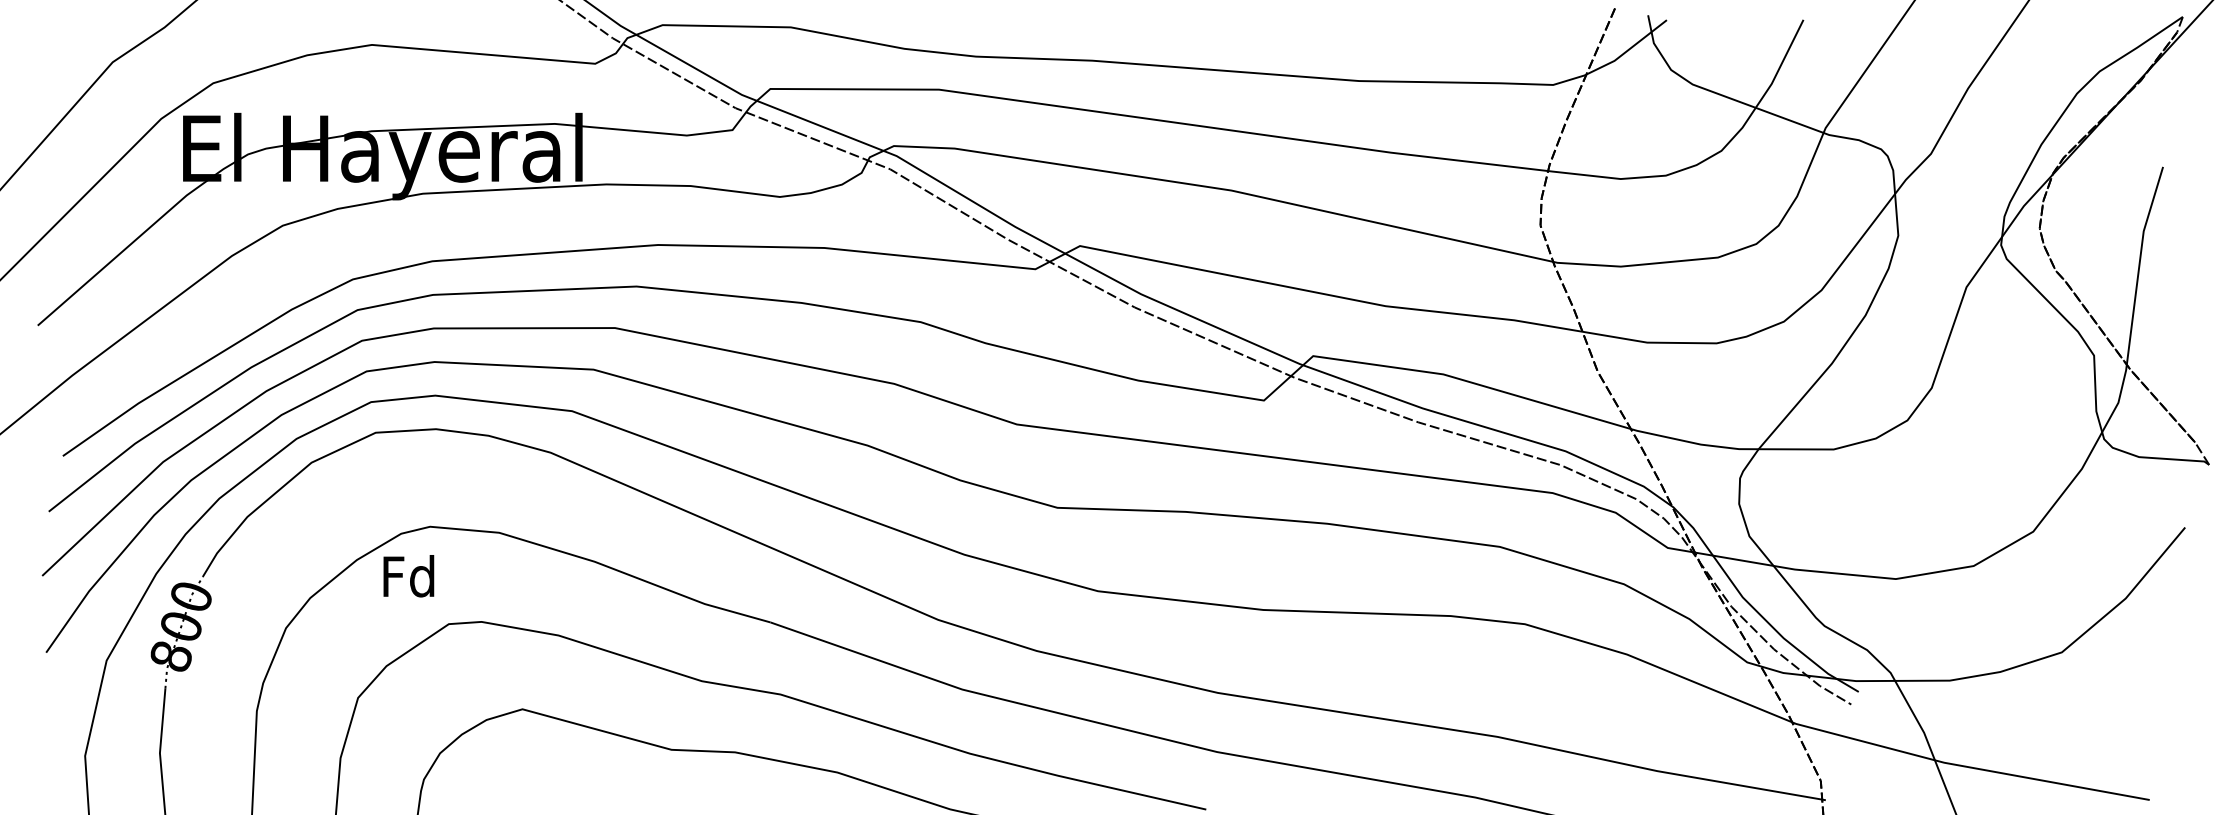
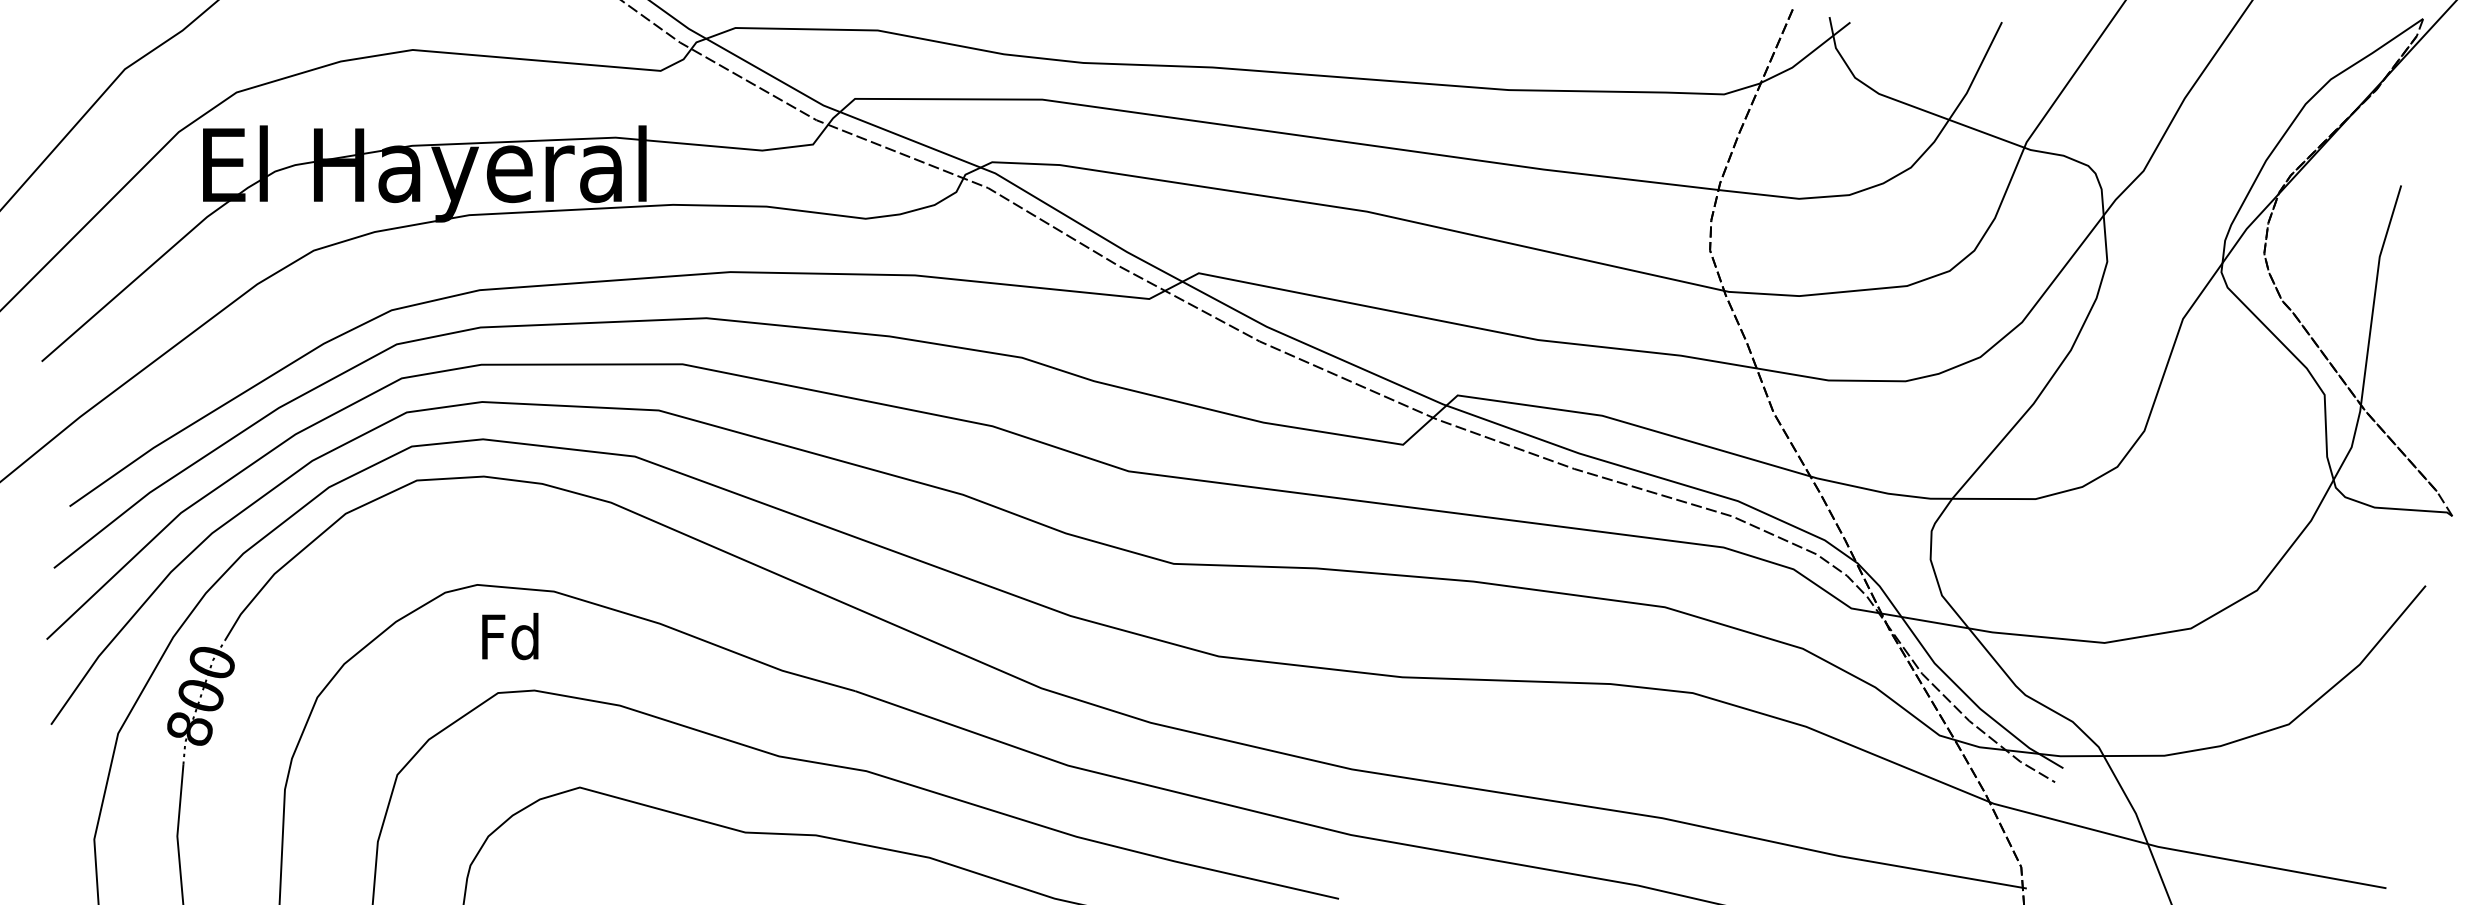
text: (408, 576) -> (509, 636), moved

